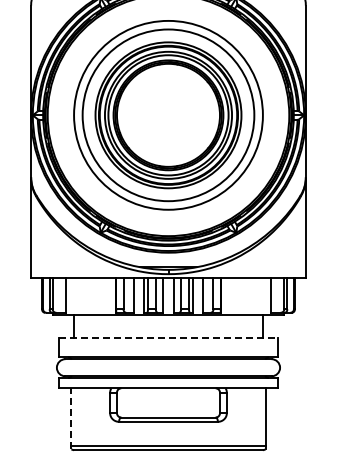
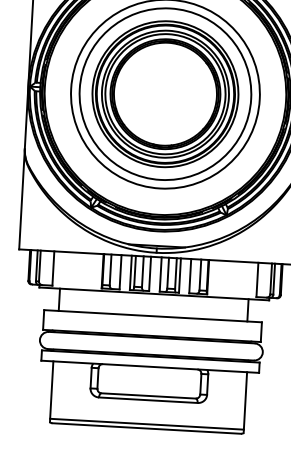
line: (168, 337) -> (153, 316), dashed -> solid
line: (71, 418) -> (51, 391), dashed -> solid

